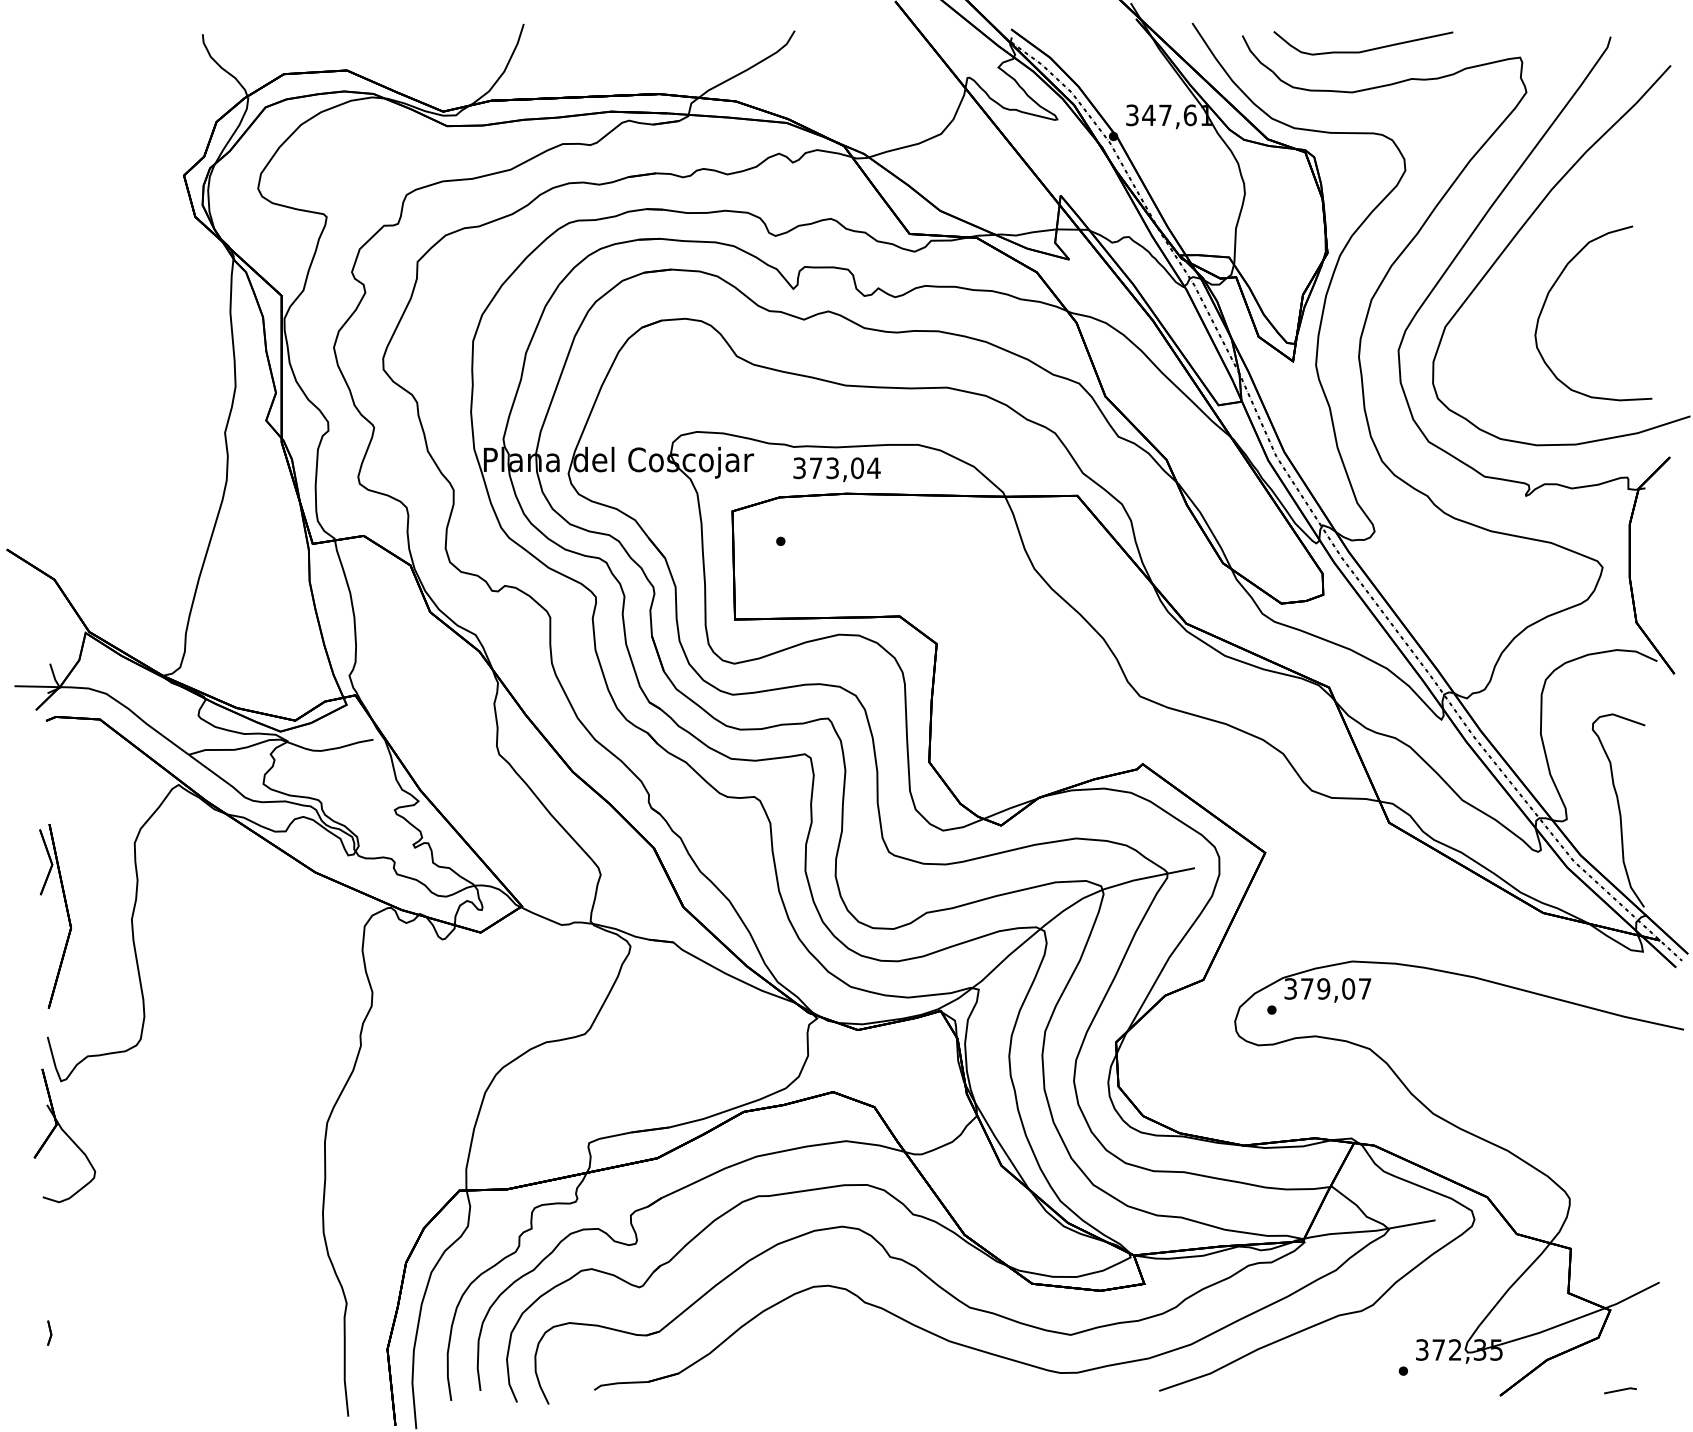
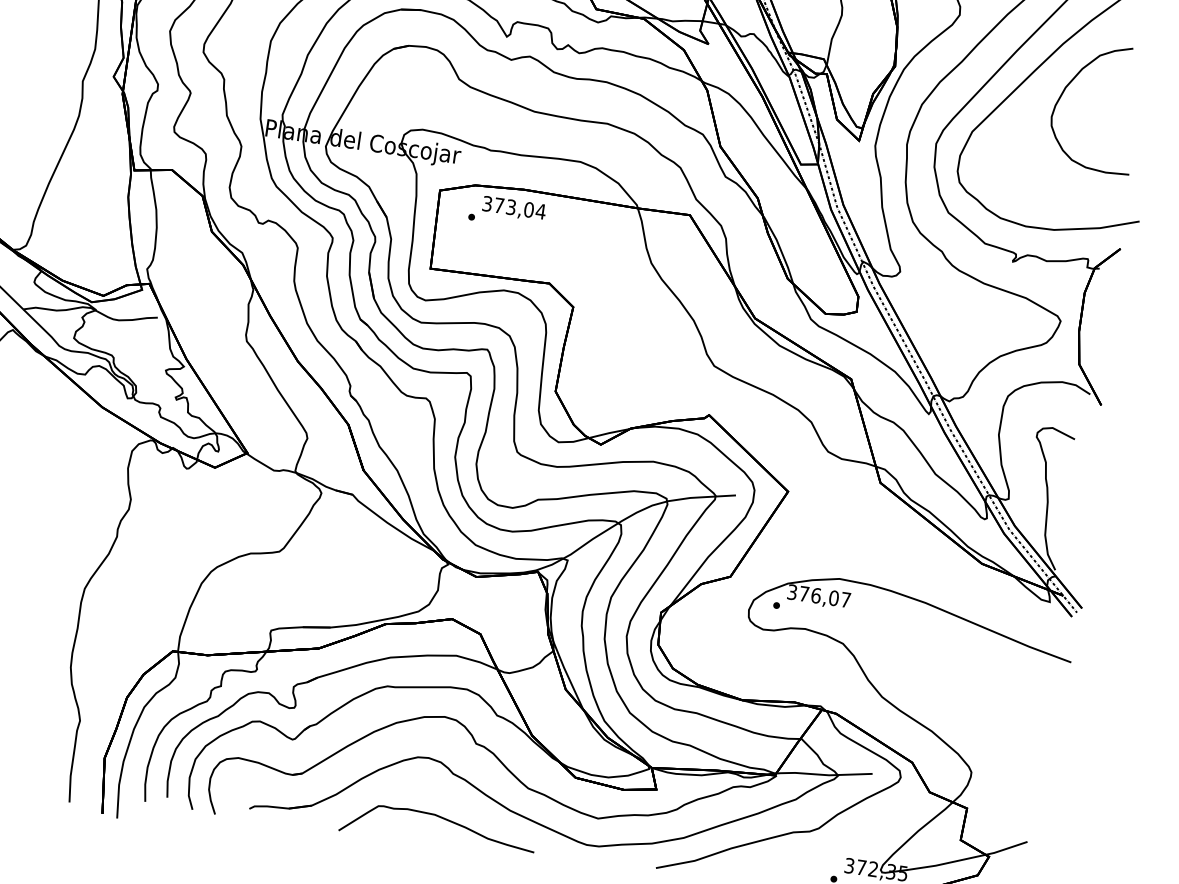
curve: (1553, 287) -> (1069, 84), moved
text: (836, 469) -> (513, 208), moved
text: (1323, 988) -> (816, 595), 379,07 -> 376,07
curve: (857, 1365) -> (441, 818), added

